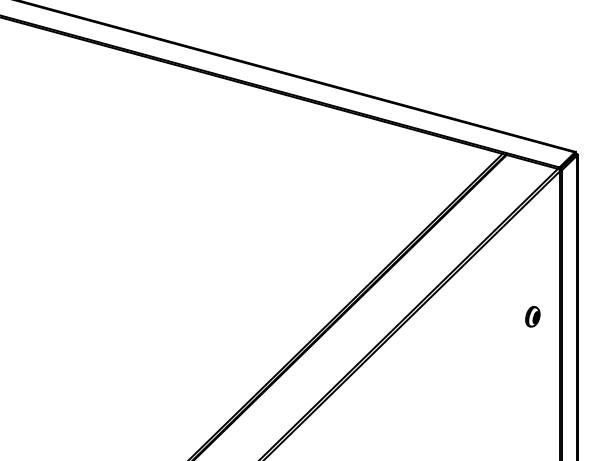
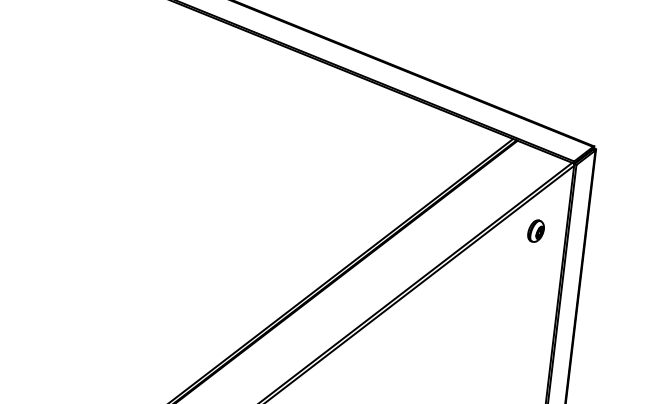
part: (532, 316) -> (535, 230), moved

